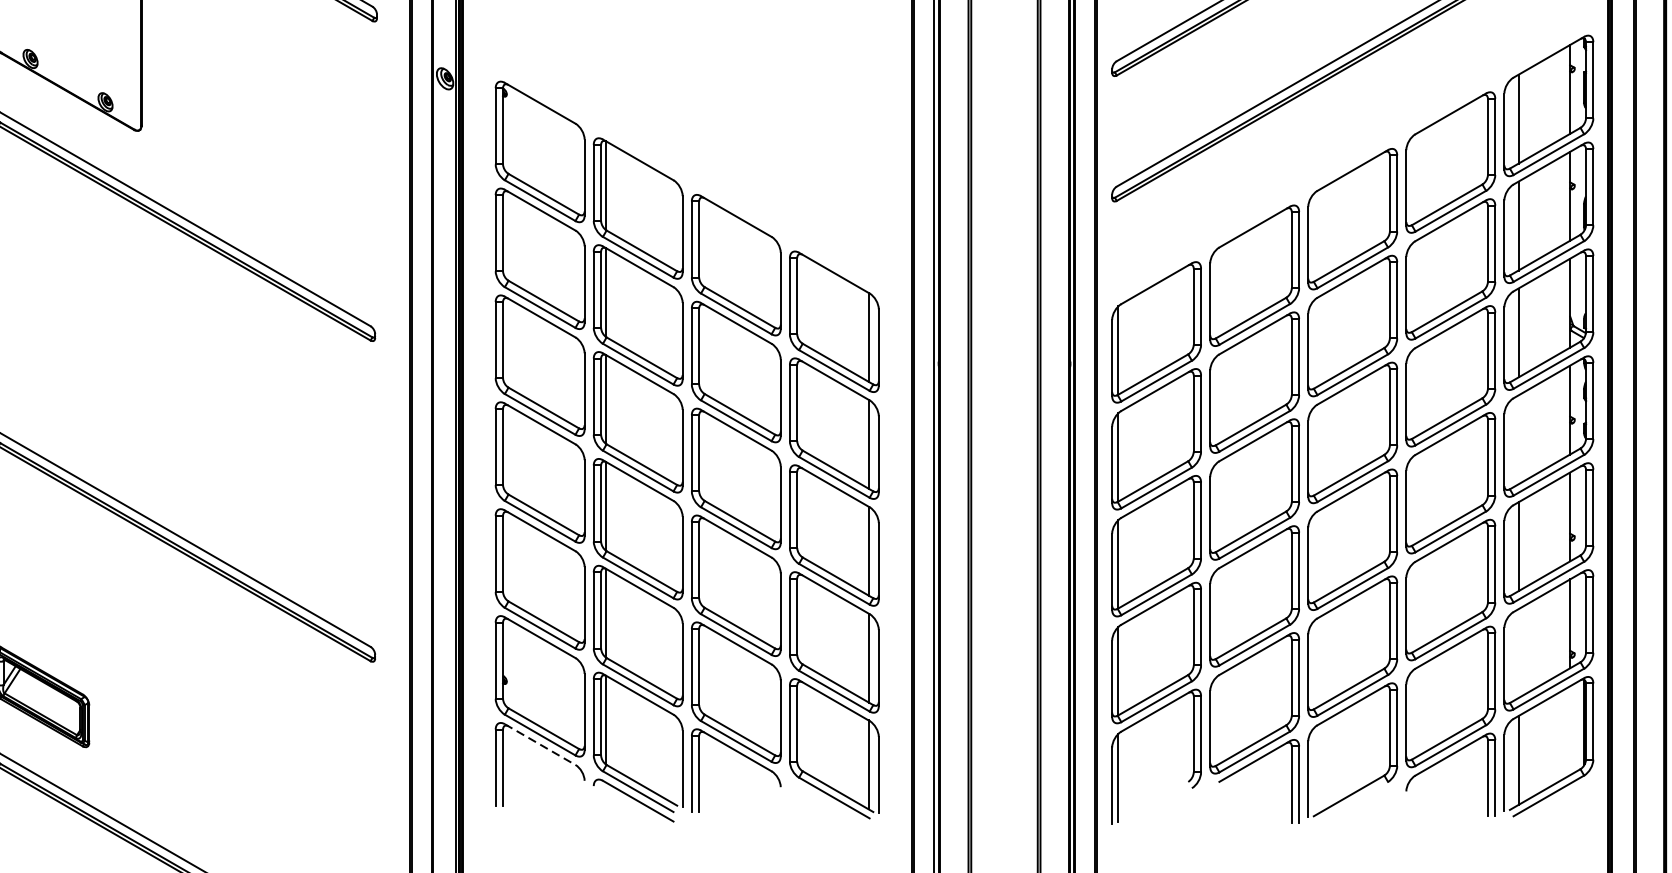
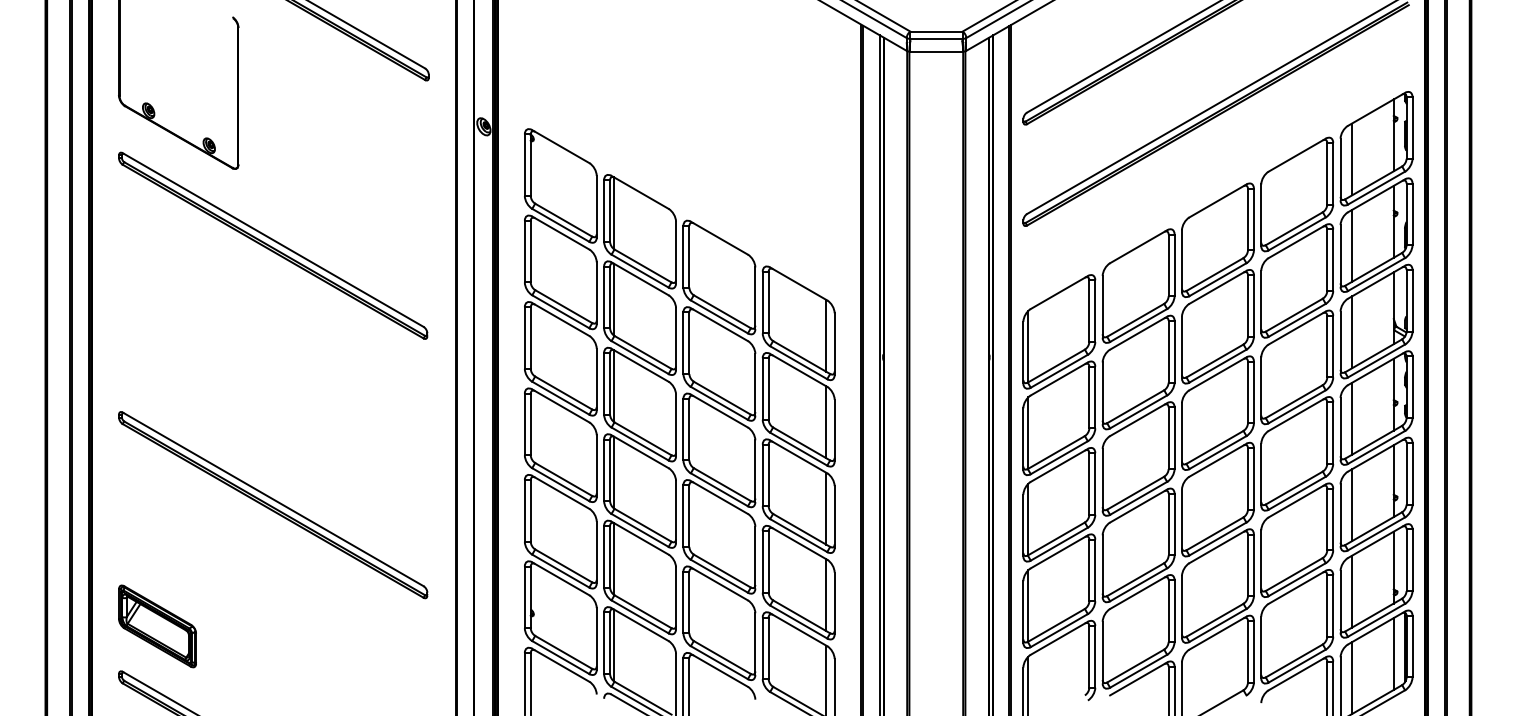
line: (1517, 439) -> (1351, 418), added
line: (1517, 653) -> (1351, 591), added
line: (1569, 730) -> (1393, 653), added
line: (539, 744) -> (560, 665), dashed -> solid

